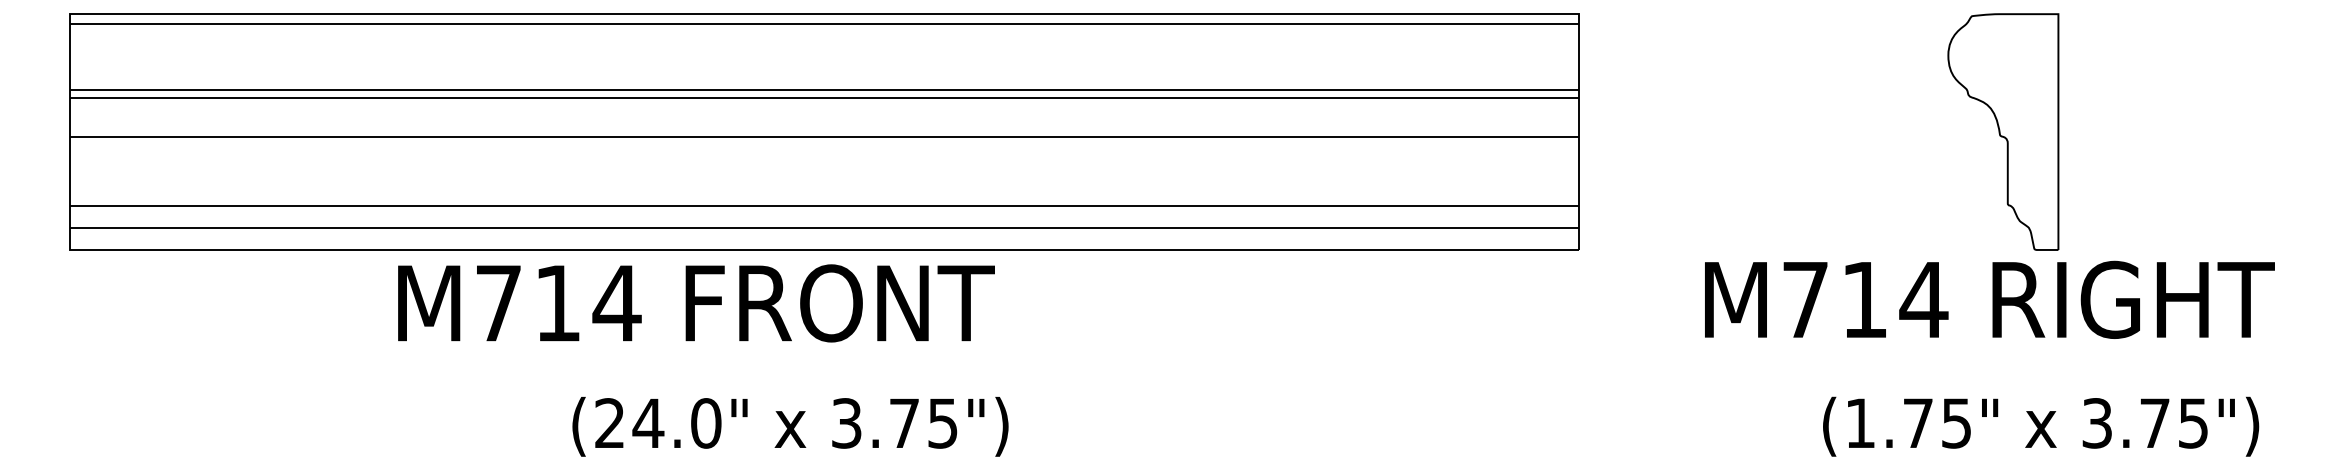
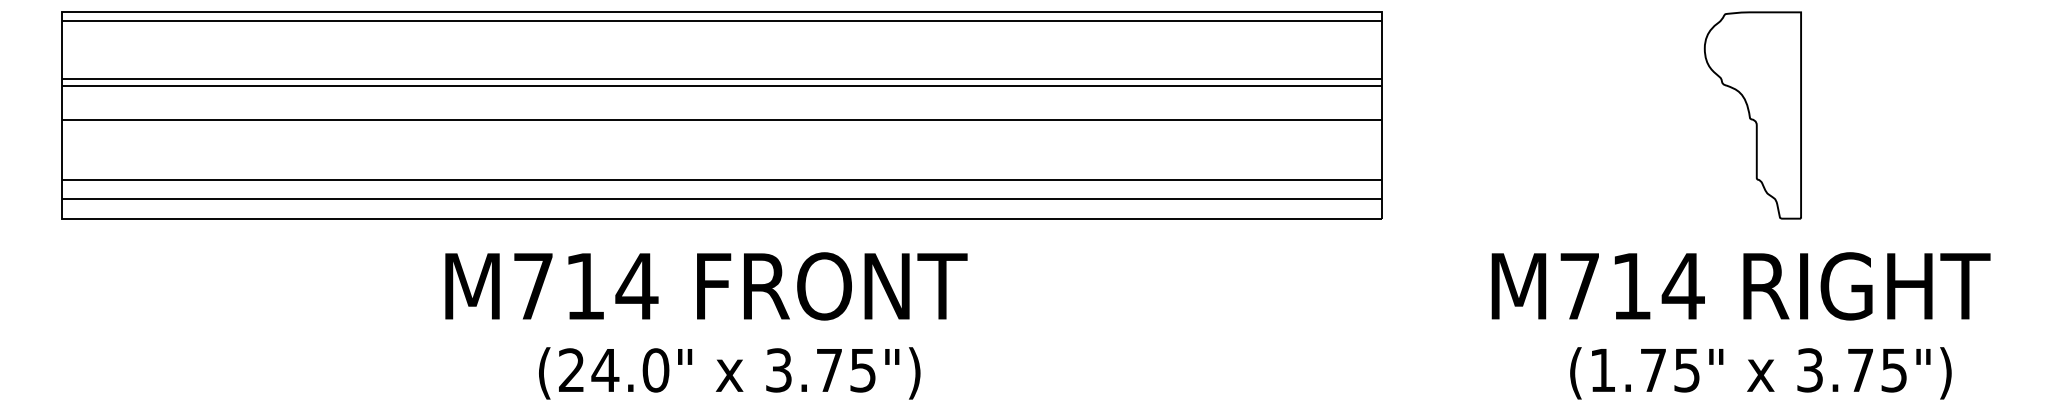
text: (1989, 300) -> (1740, 286), moved
text: (696, 303) -> (706, 286), moved
text: (790, 426) -> (729, 373), moved
text: (2040, 426) -> (1760, 373), moved

